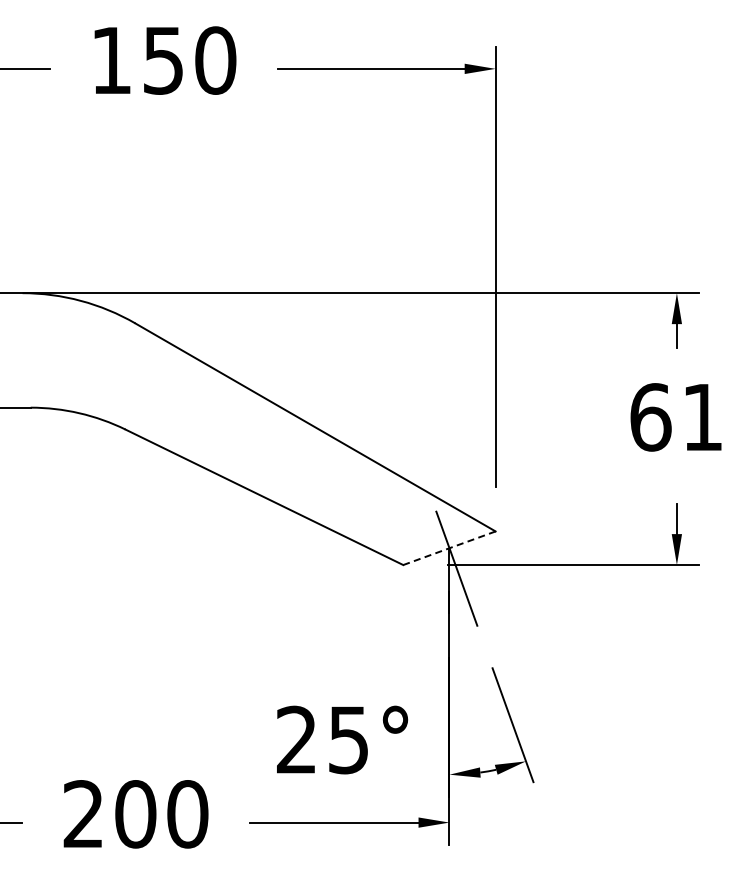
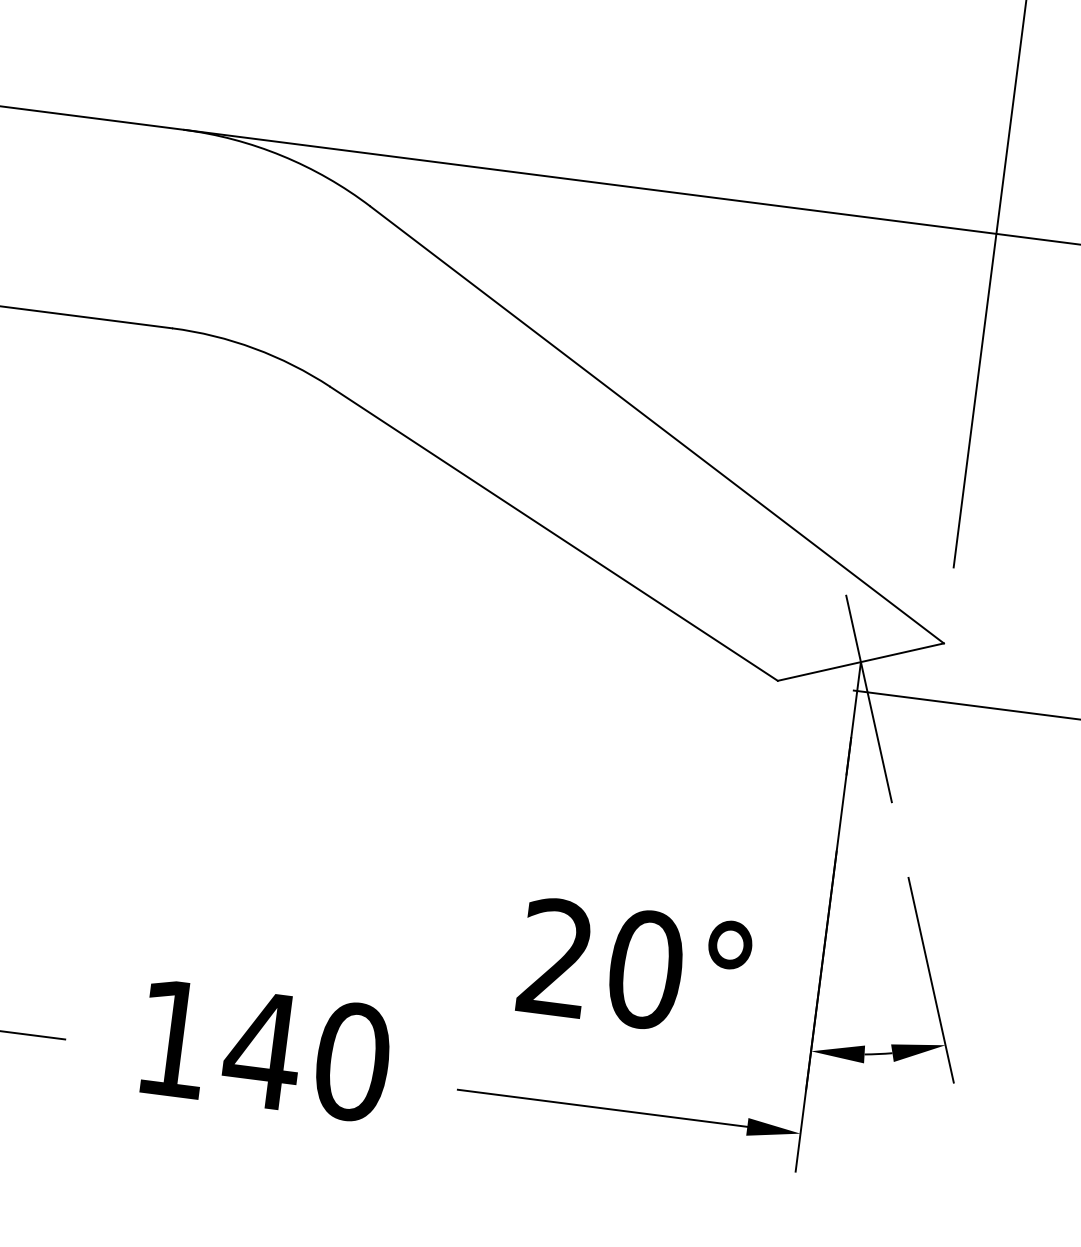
line: (448, 548) -> (859, 662), dashed -> solid
text: (348, 739) -> (645, 968), 25° -> 20°
text: (110, 814) -> (219, 1045), 200 -> 140

